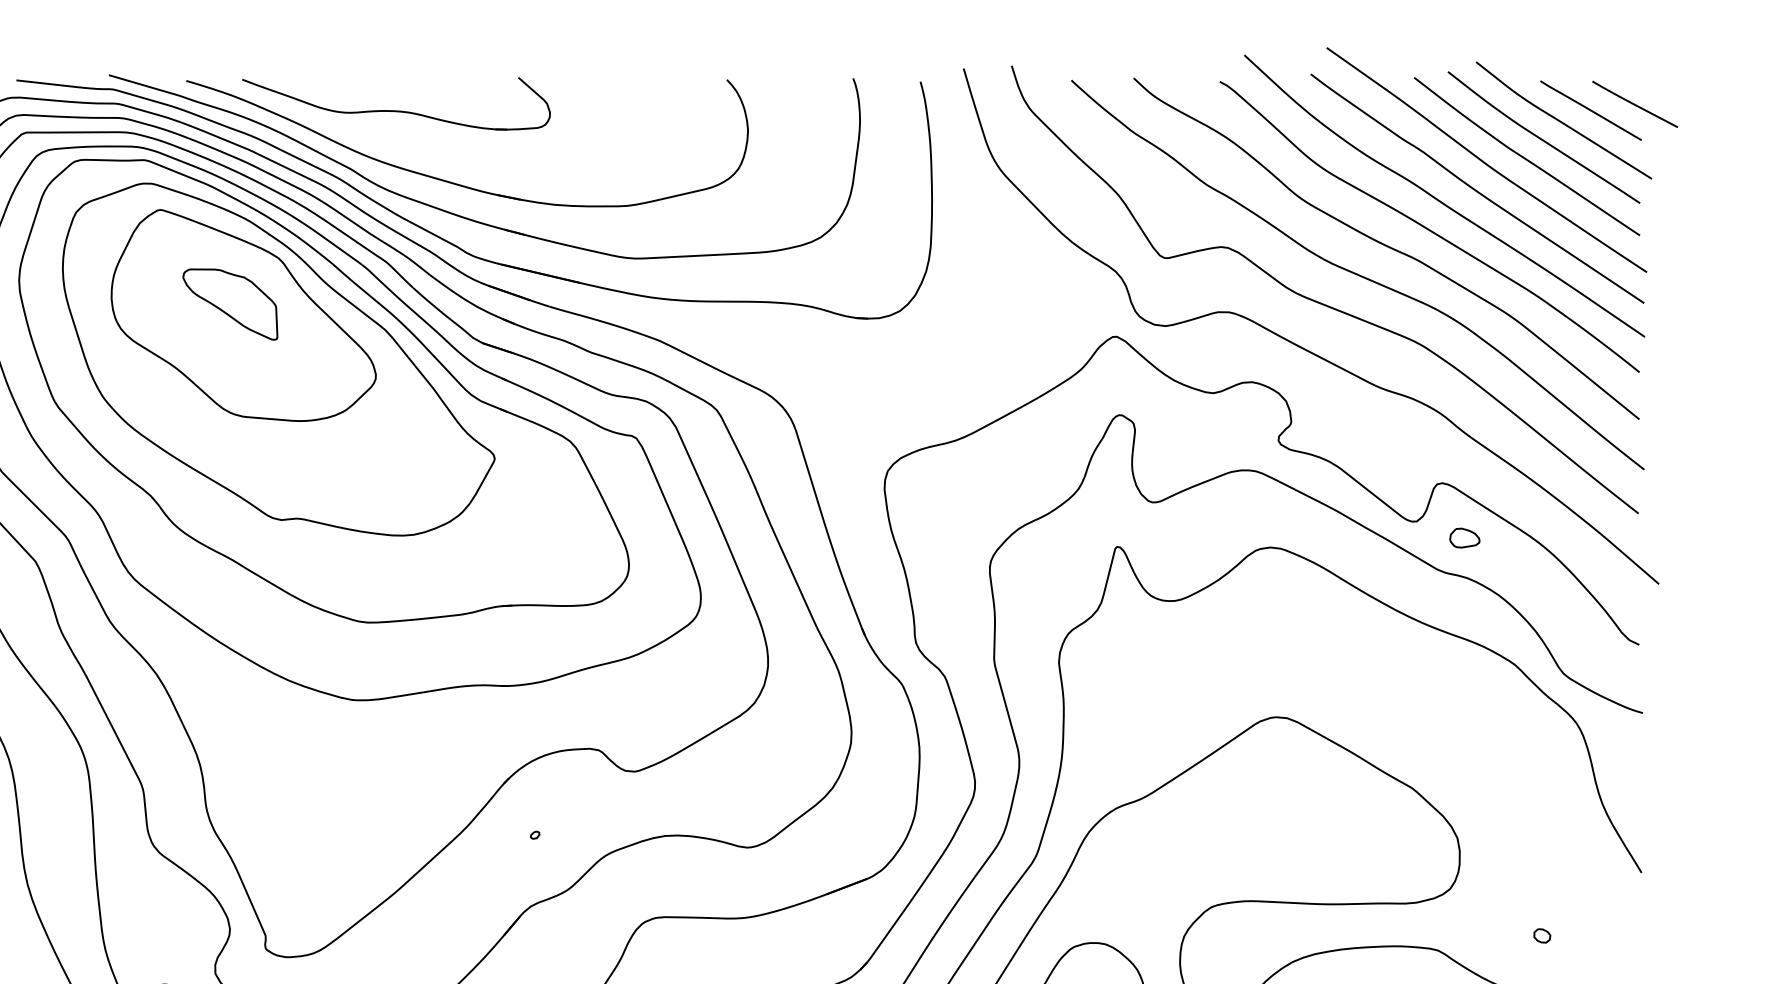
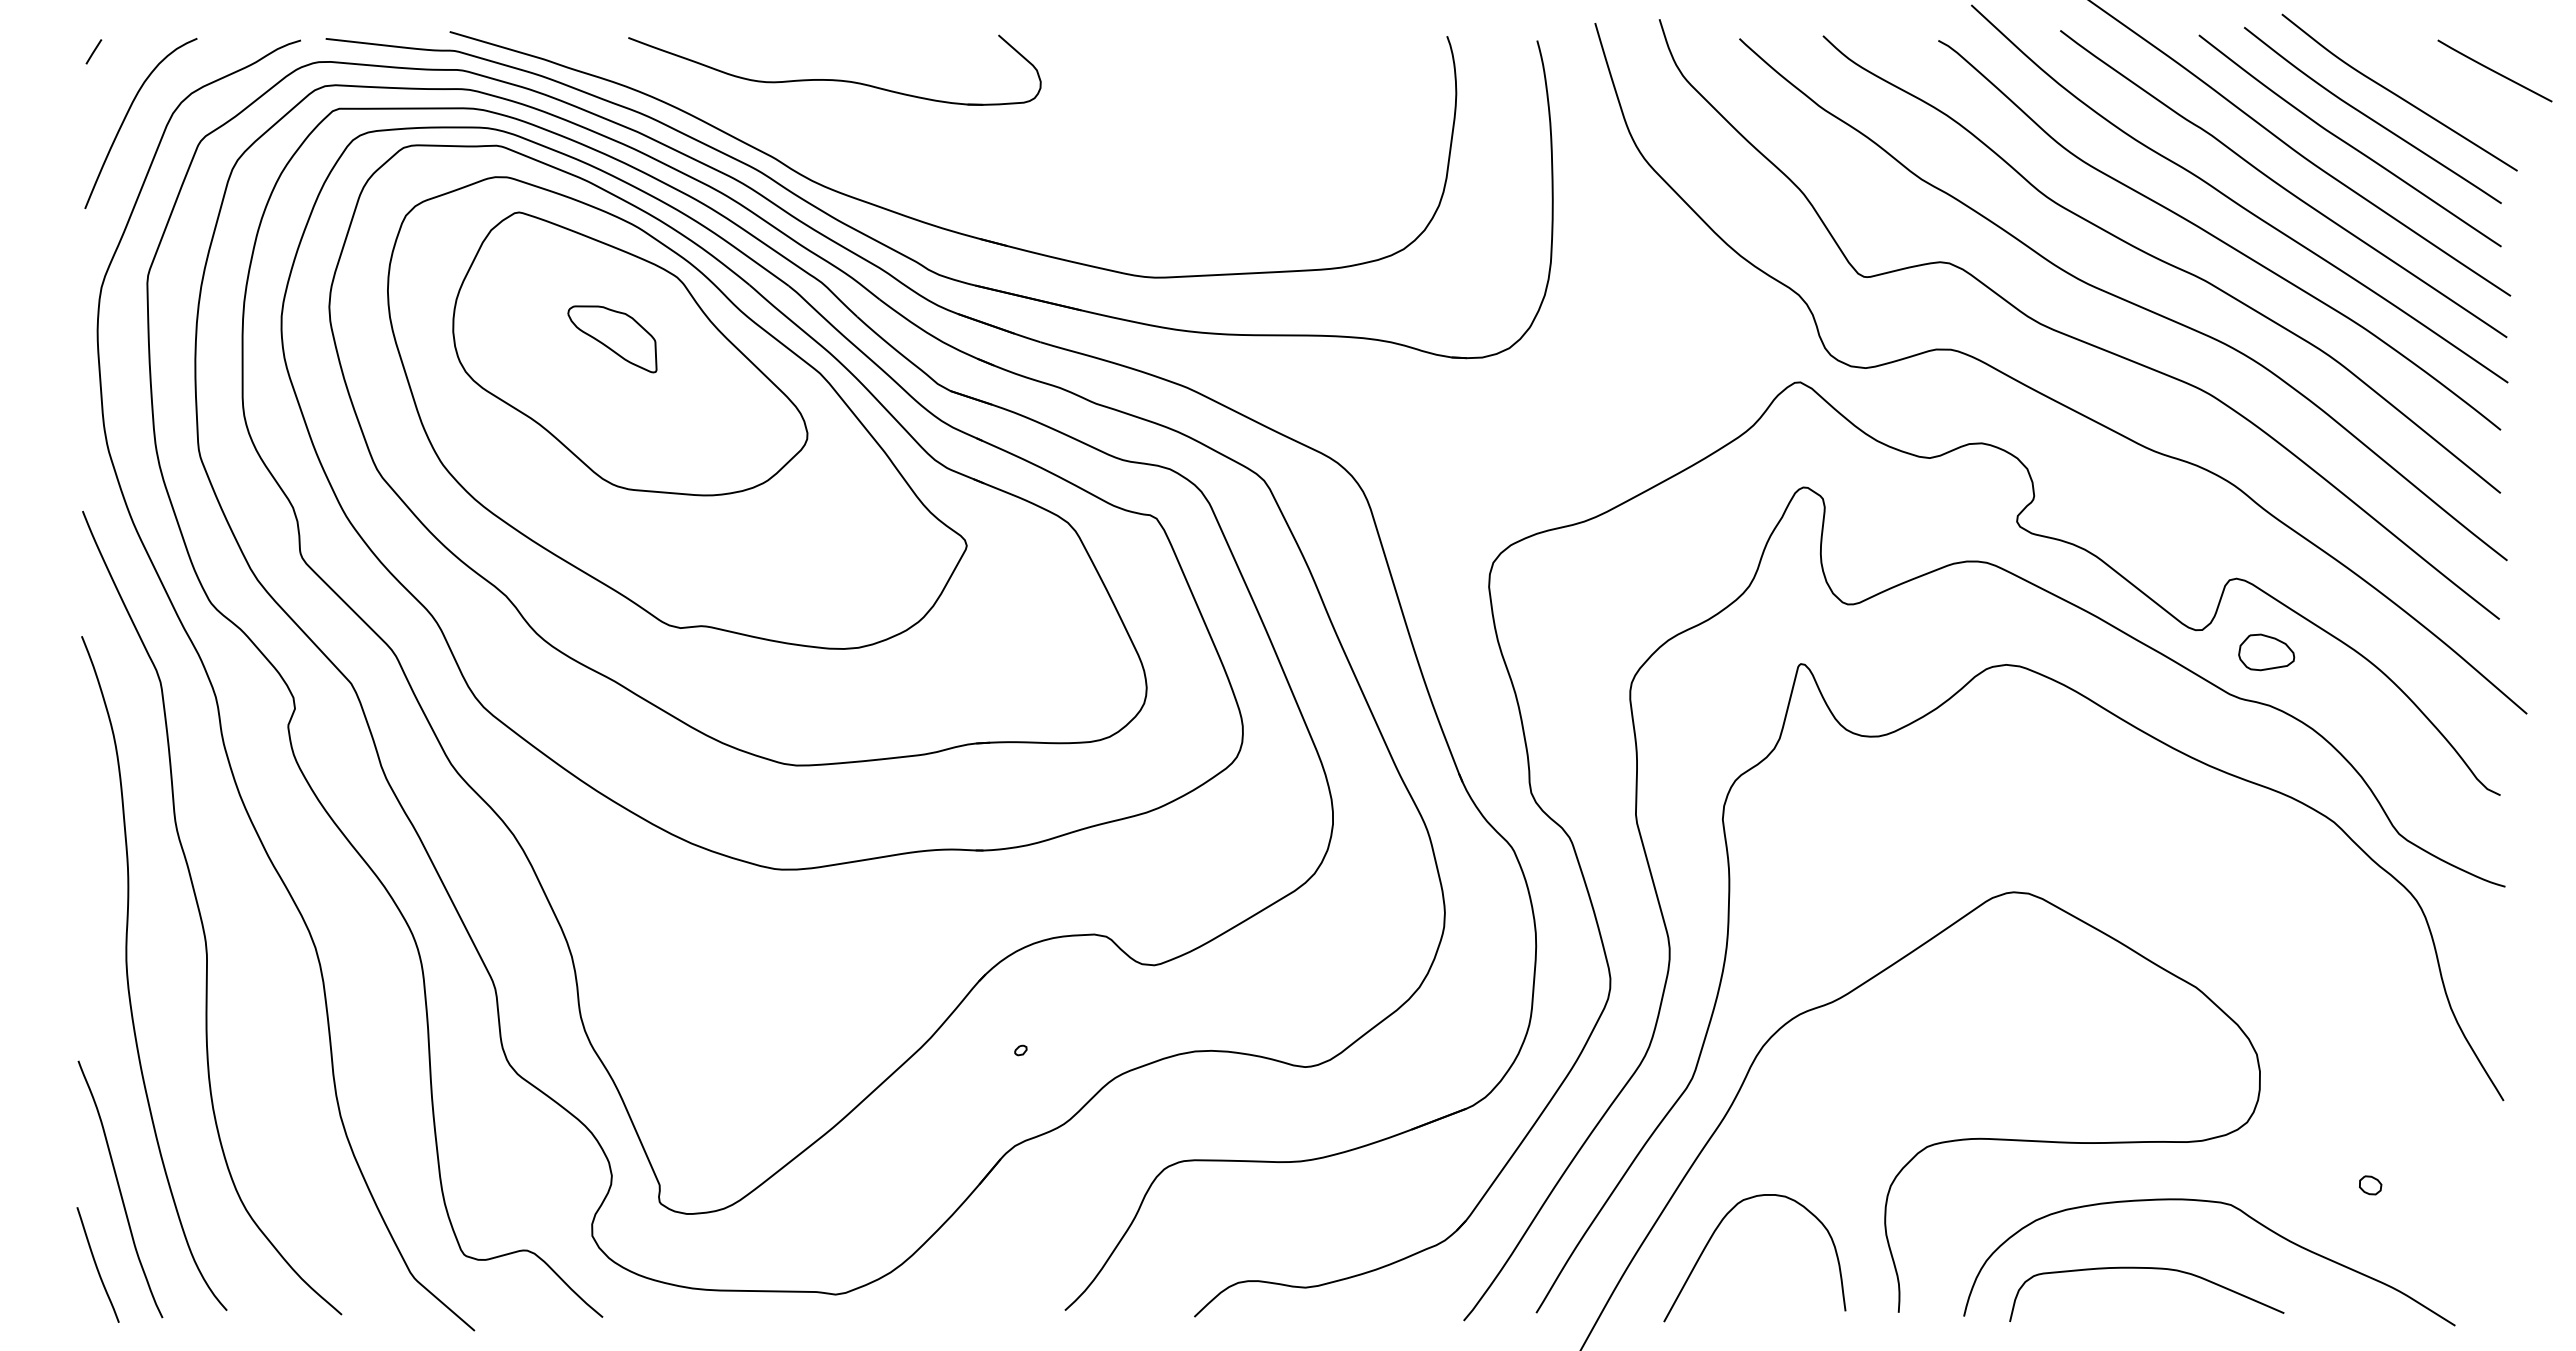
line: (1590, 110) -> (2435, 79), removed
part: (458, 183) -> (917, 177), removed
part: (230, 304) -> (612, 339), size x0.7
part: (1464, 537) -> (2266, 651), size x1.4

